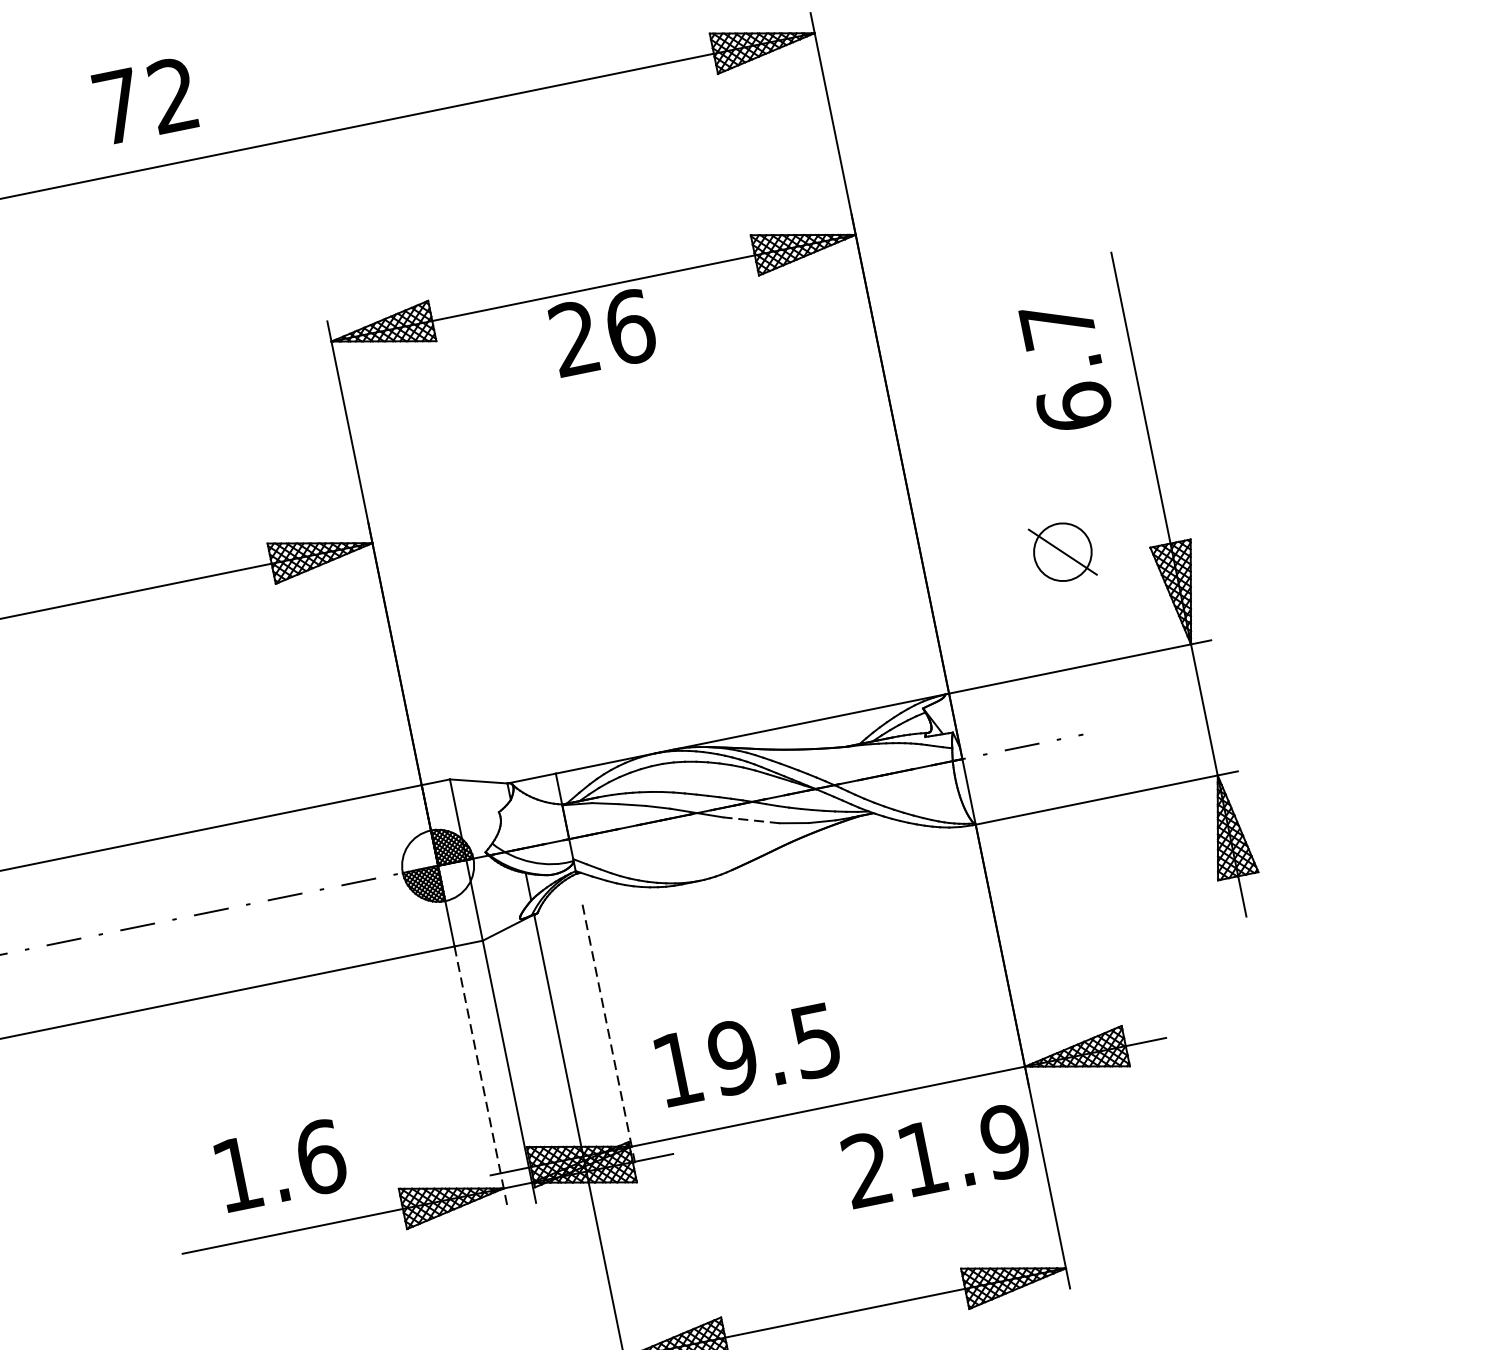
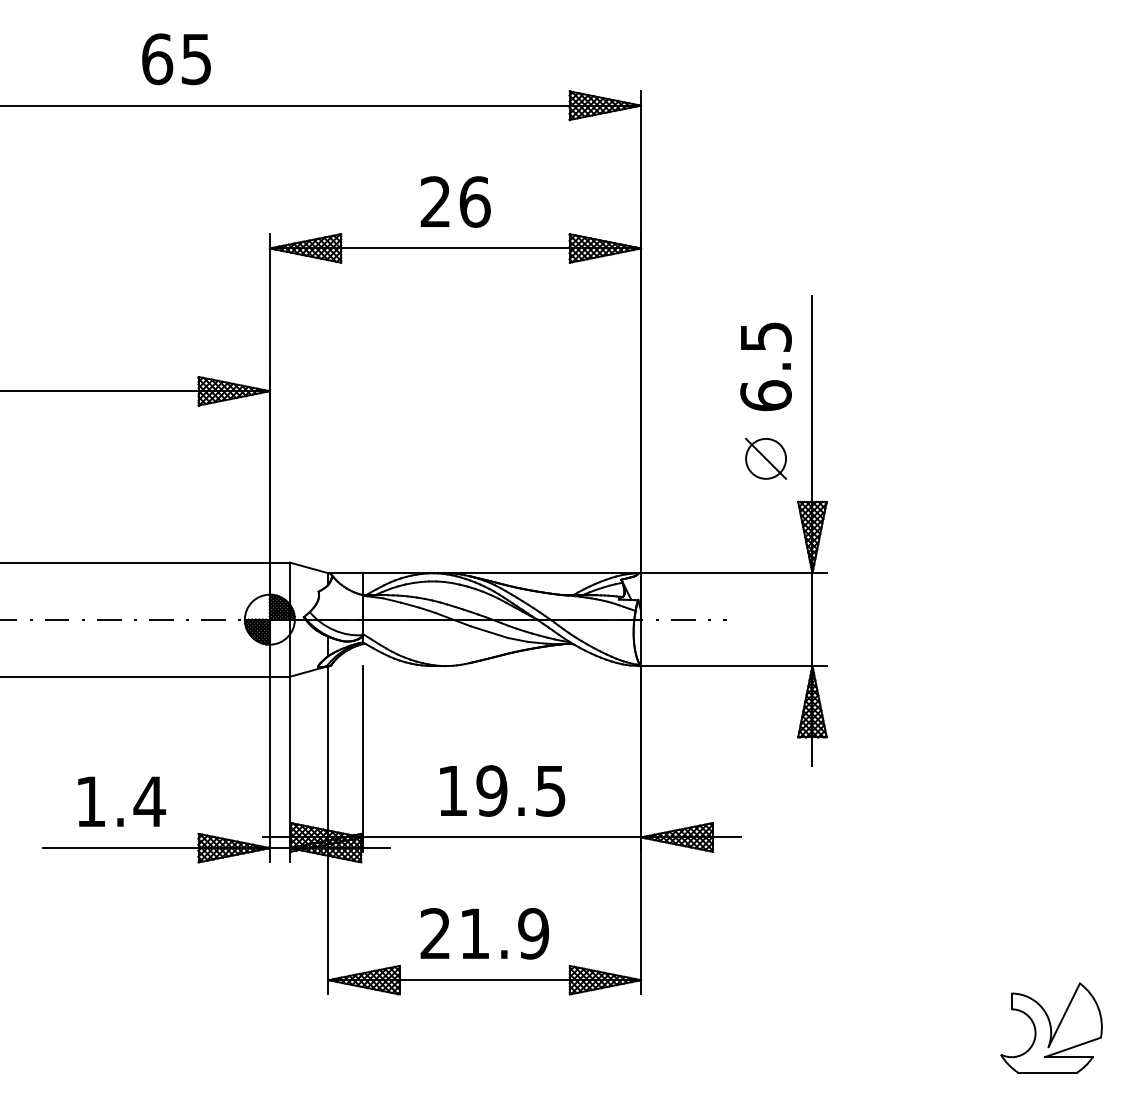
text: (145, 101) -> (176, 59), 72 -> 65
text: (1058, 323) -> (766, 336), 6.7 -> 6.5
text: (602, 332) -> (455, 201), moved
part: (1063, 551) -> (766, 458), moved
line: (751, 820) -> (489, 632), dashed -> solid
line: (608, 1035) -> (362, 758), dashed -> solid
text: (747, 1054) -> (502, 790), moved
line: (480, 1077) -> (269, 769), dashed -> solid
text: (936, 1155) -> (484, 933), moved
text: (320, 1157) -> (149, 801), 1.6 -> 1.4

